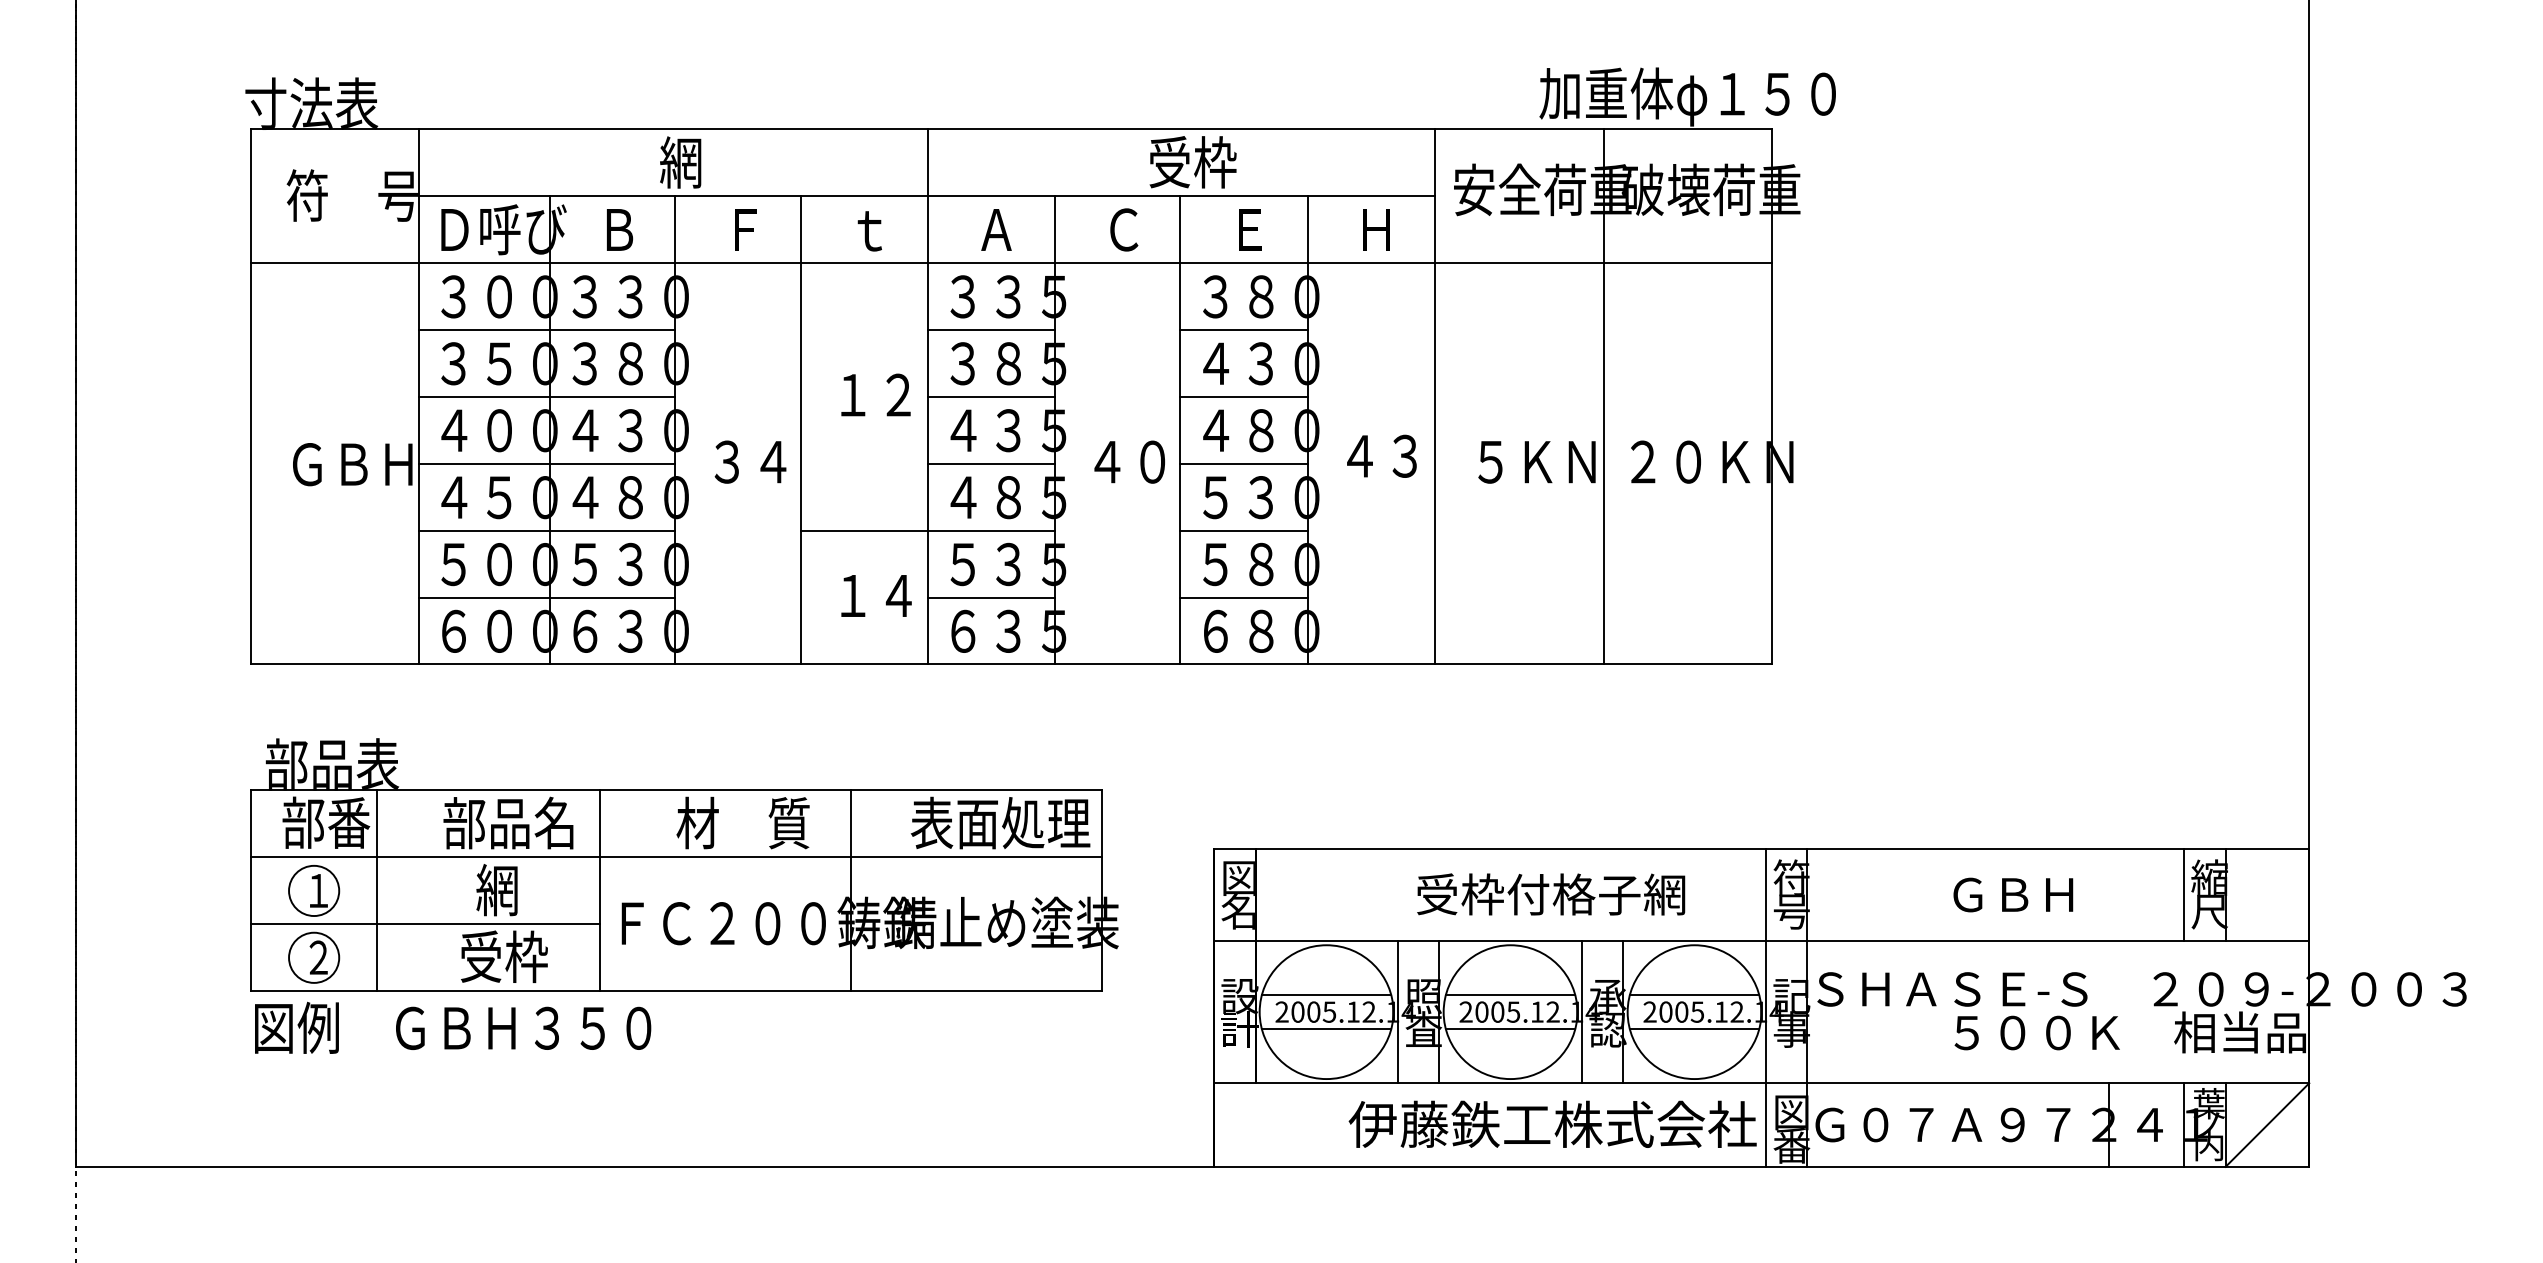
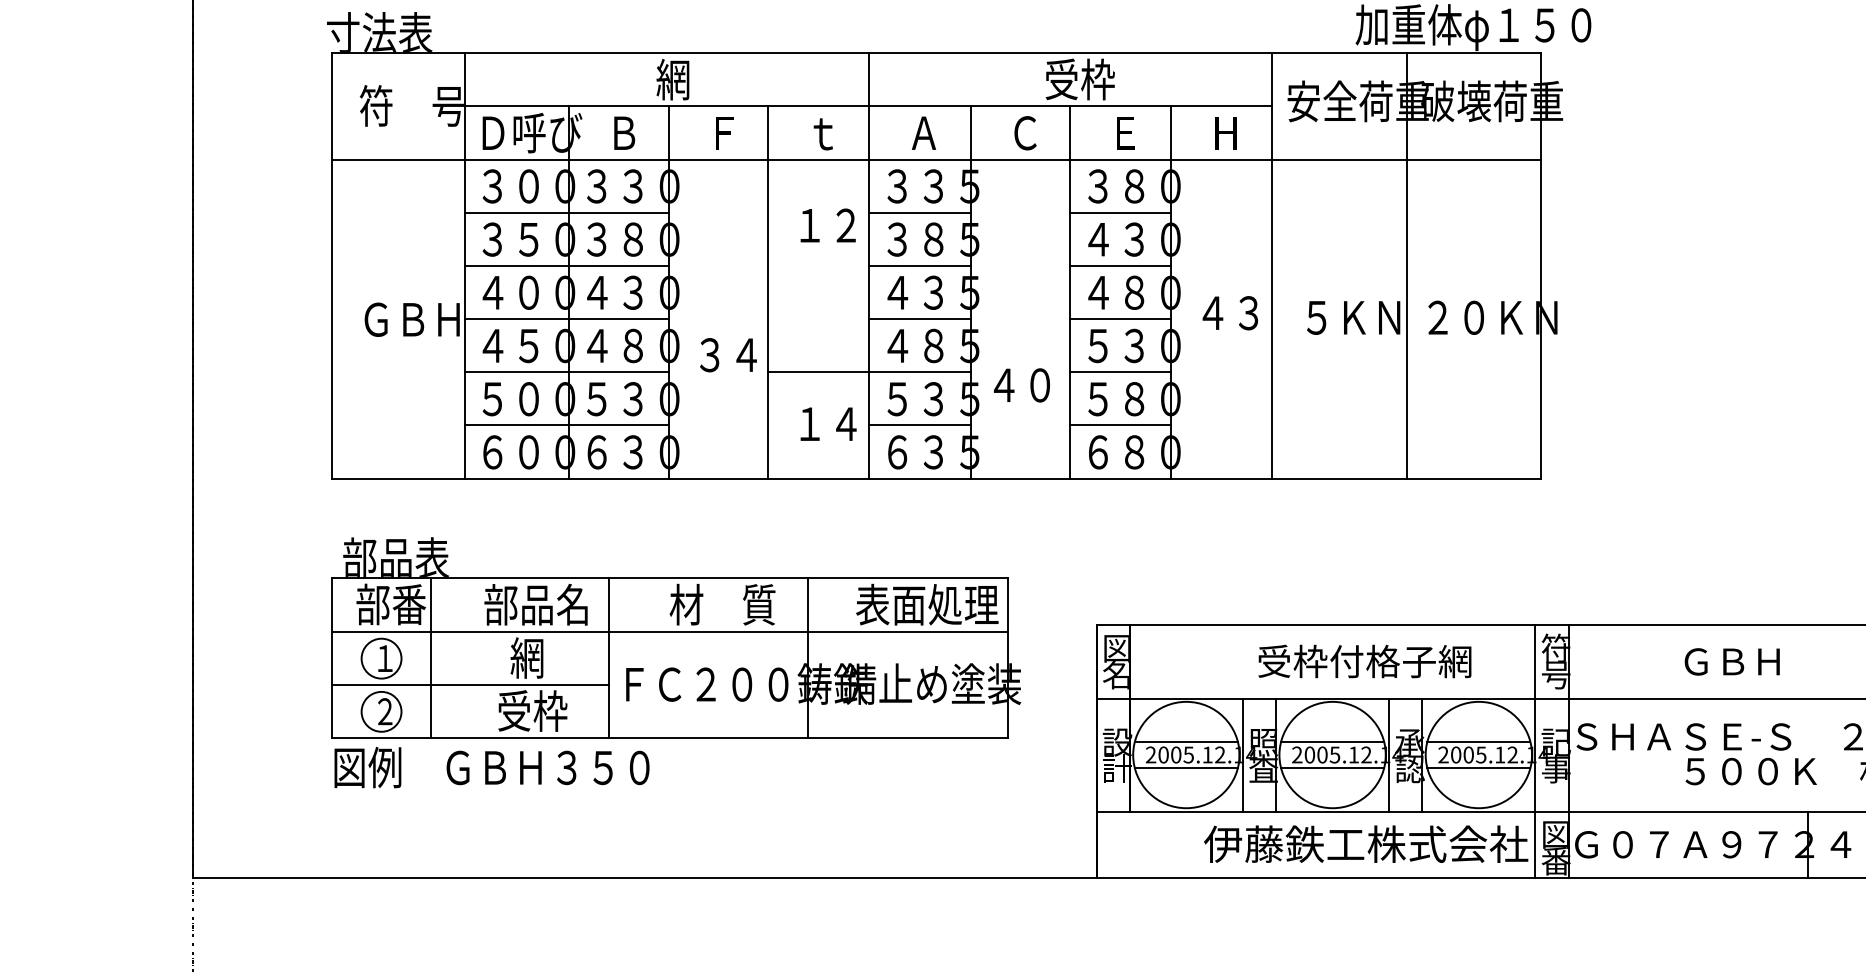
text: (875, 394) -> (827, 225), moved
text: (750, 461) -> (728, 354), moved
text: (1129, 461) -> (1021, 384), moved

